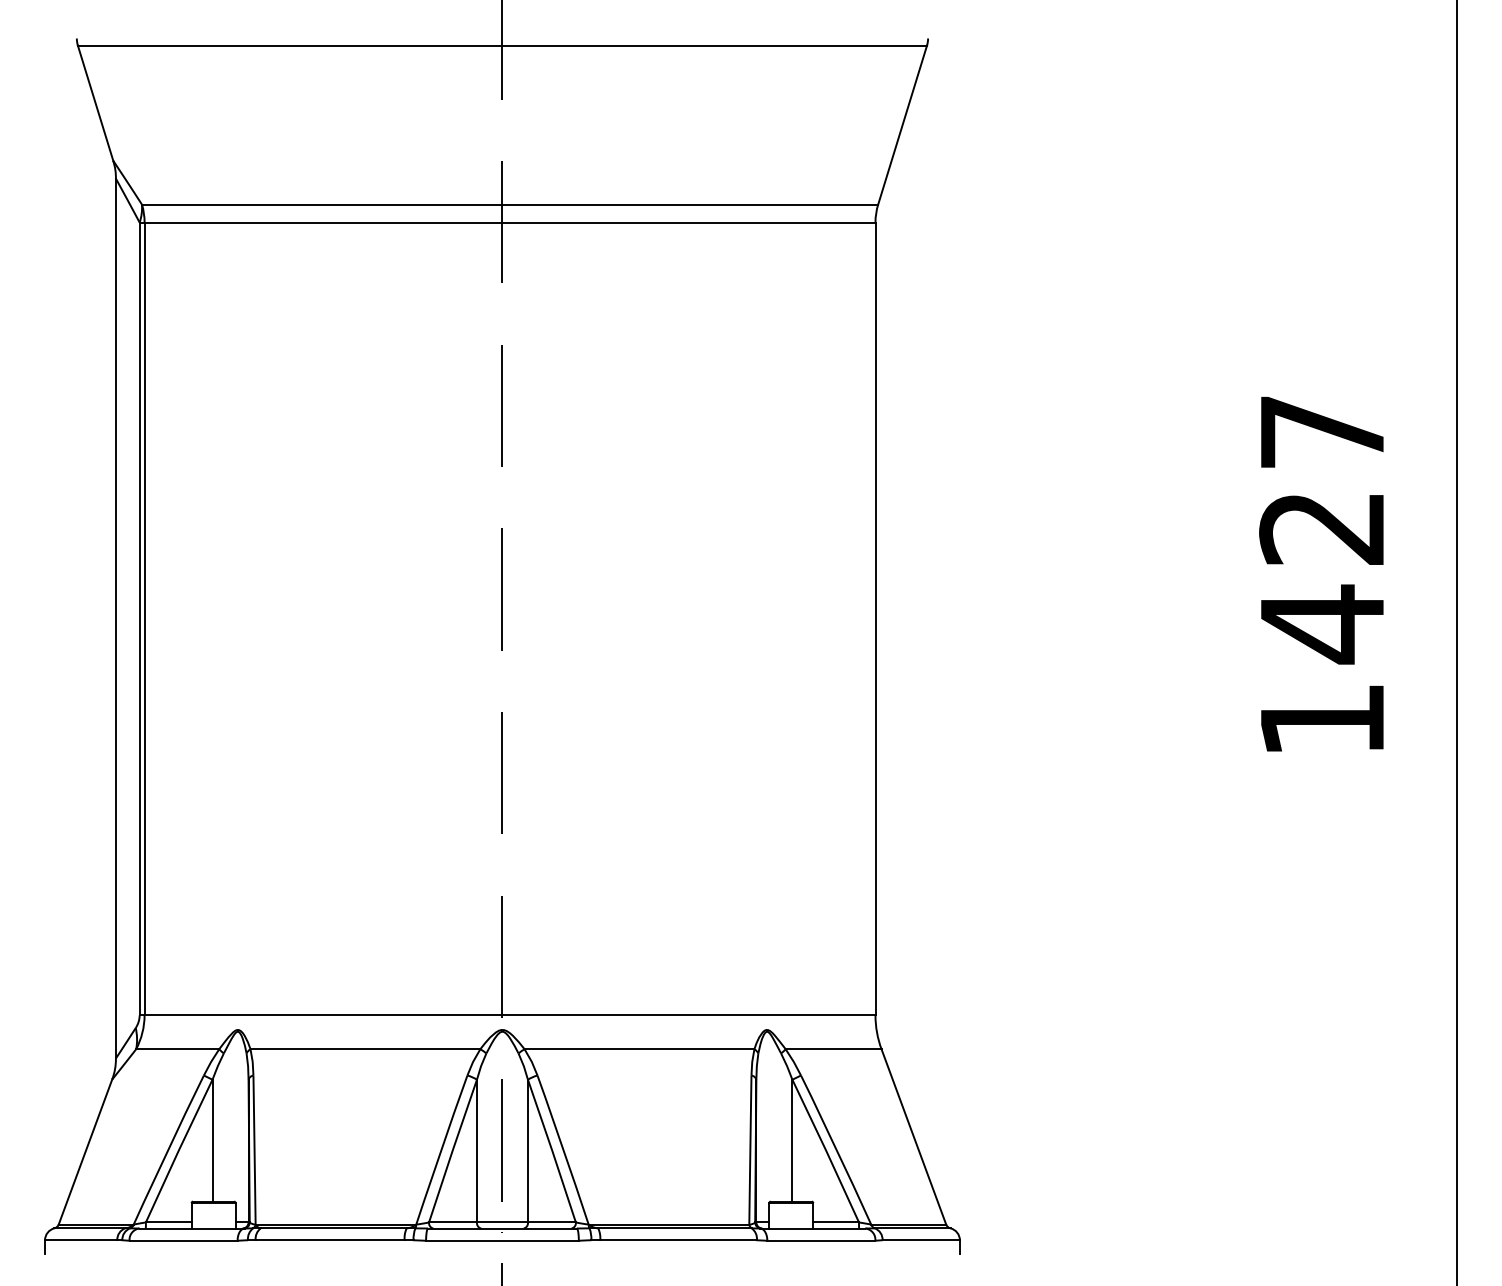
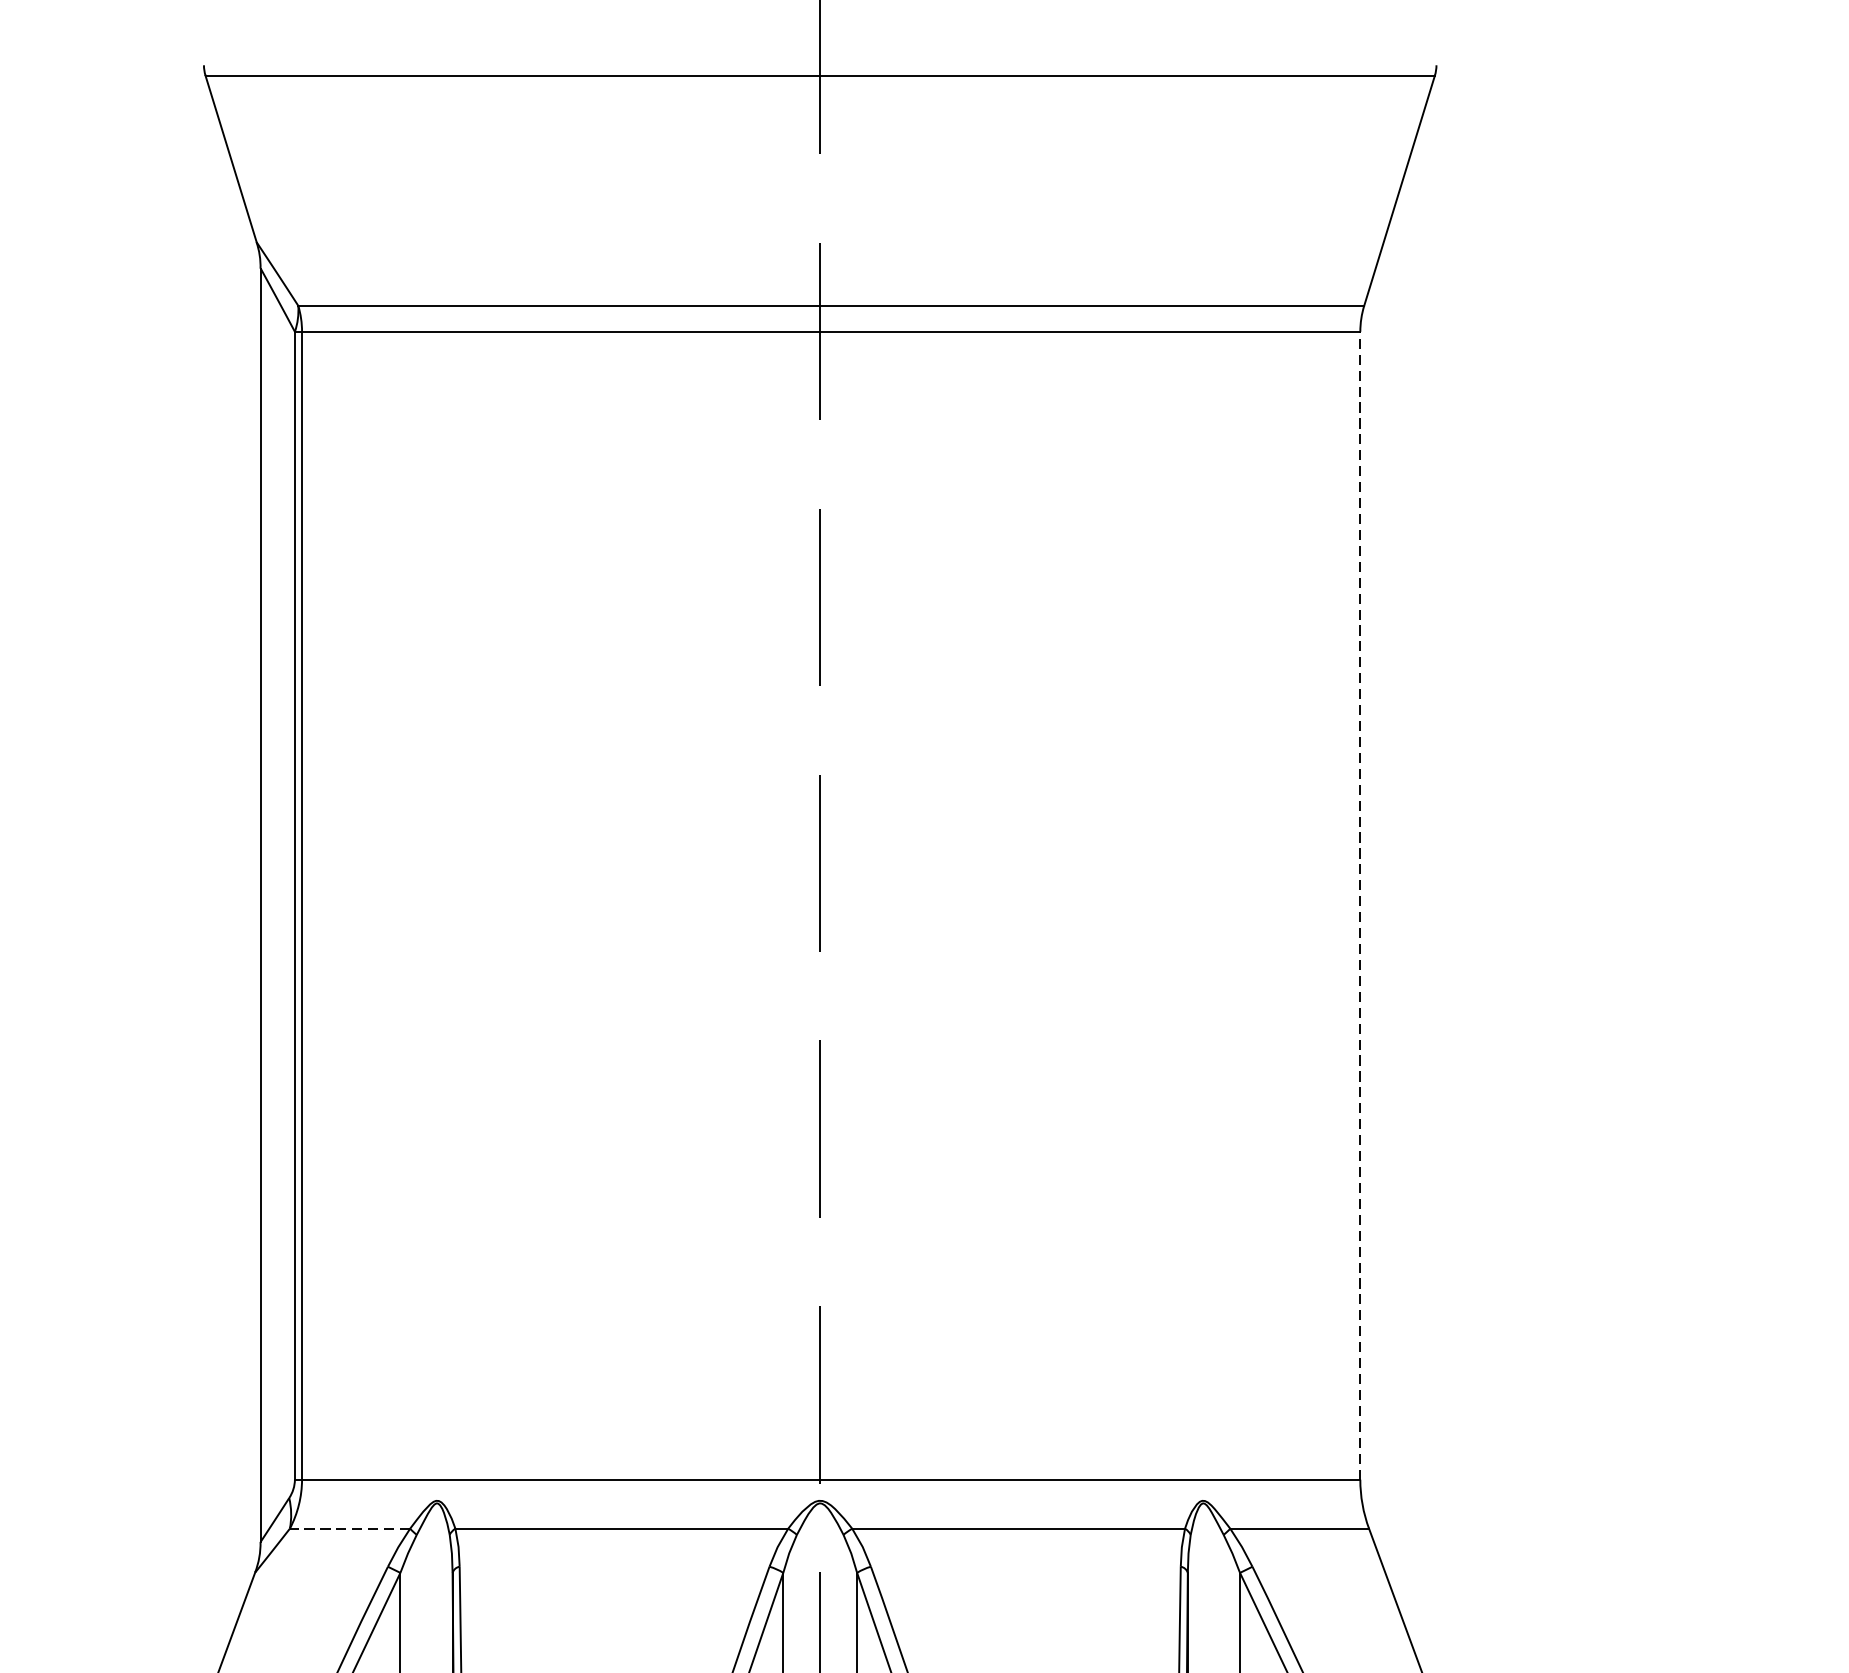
line: (875, 618) -> (1360, 905), solid -> dashed
line: (177, 1049) -> (349, 1529), solid -> dashed

